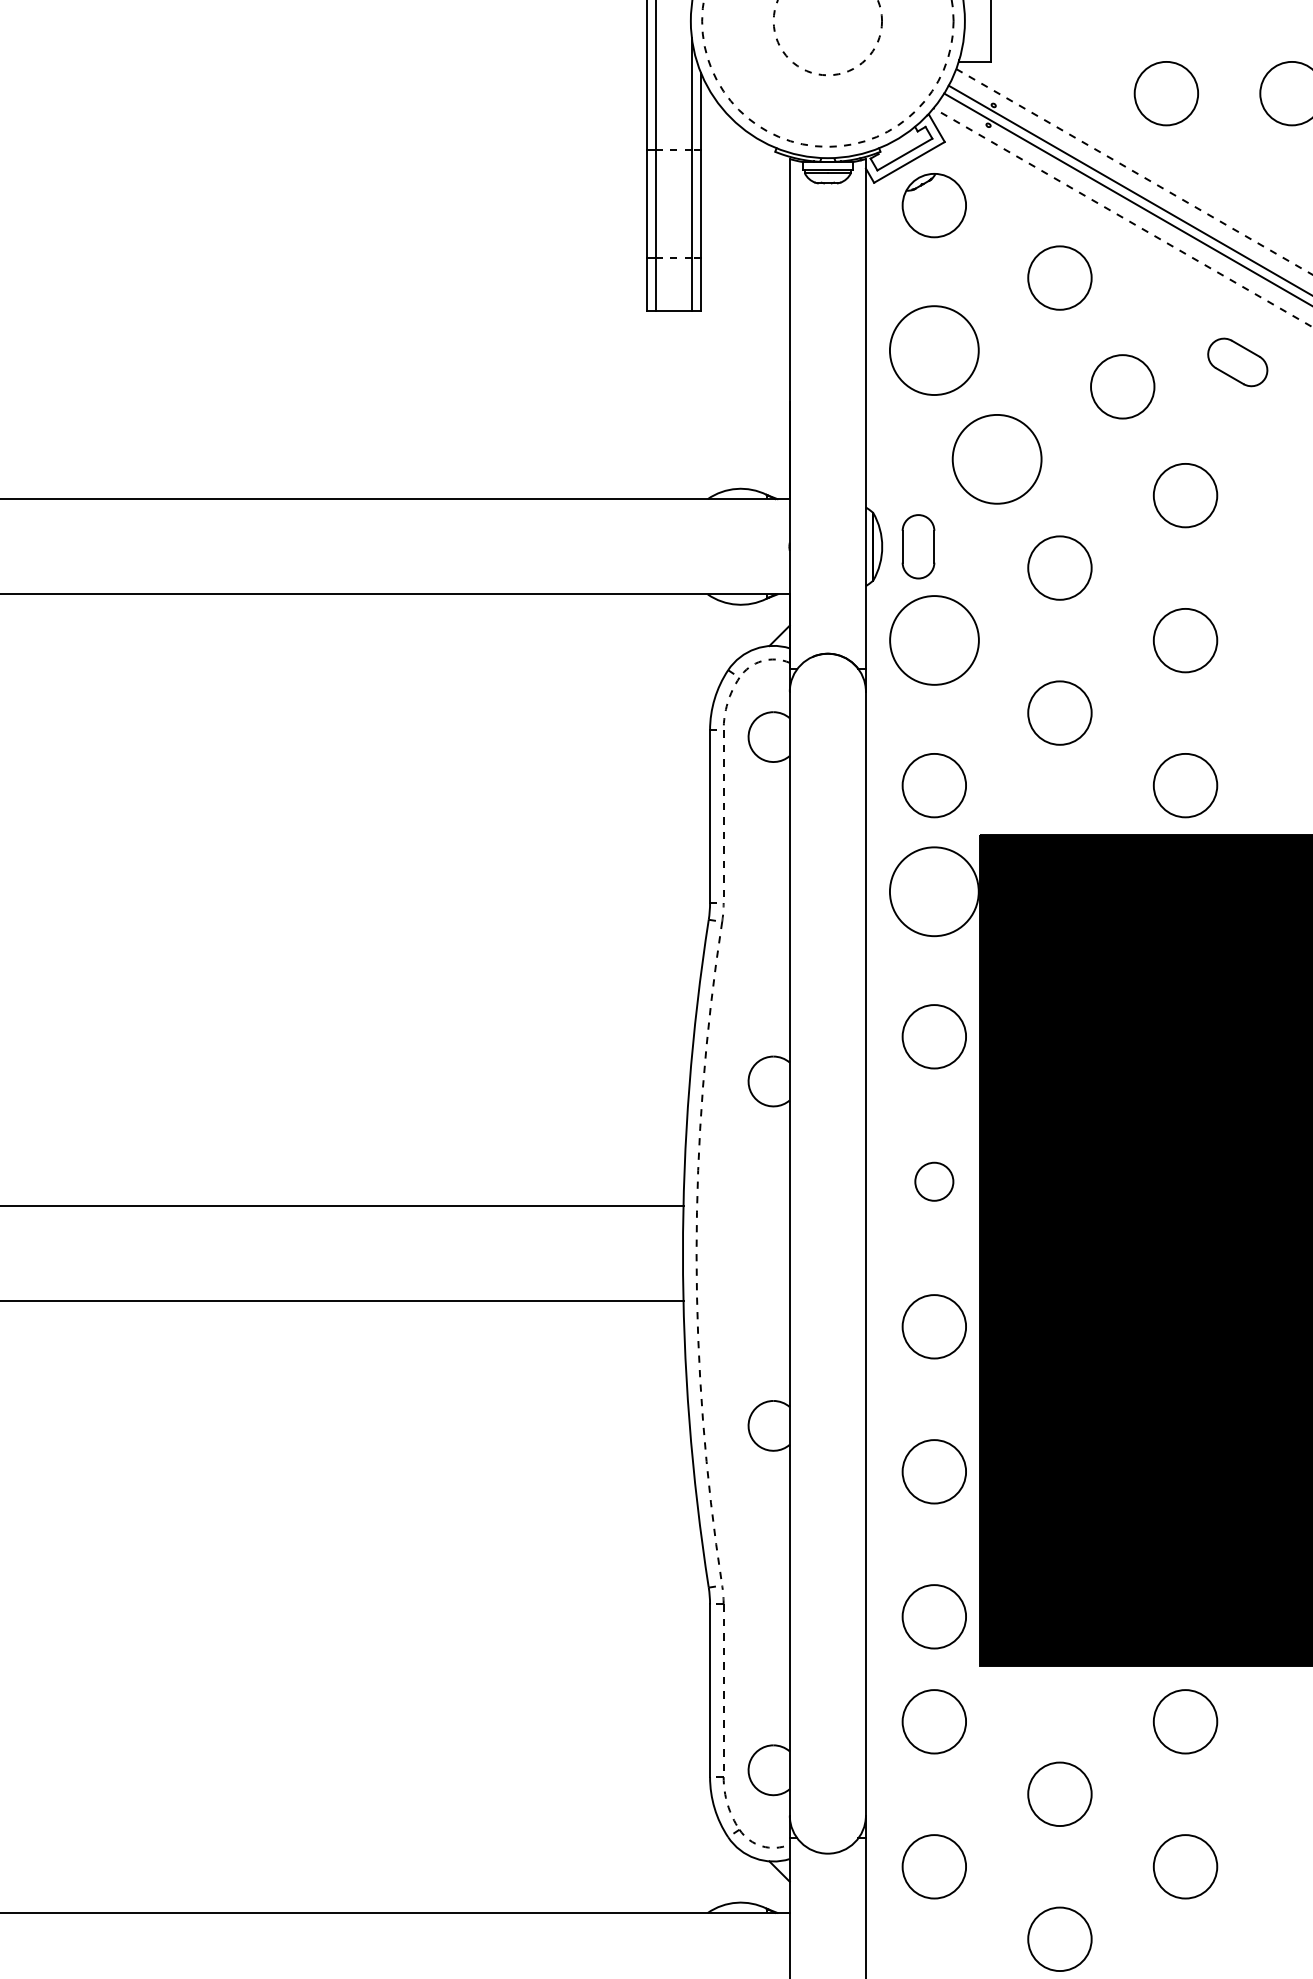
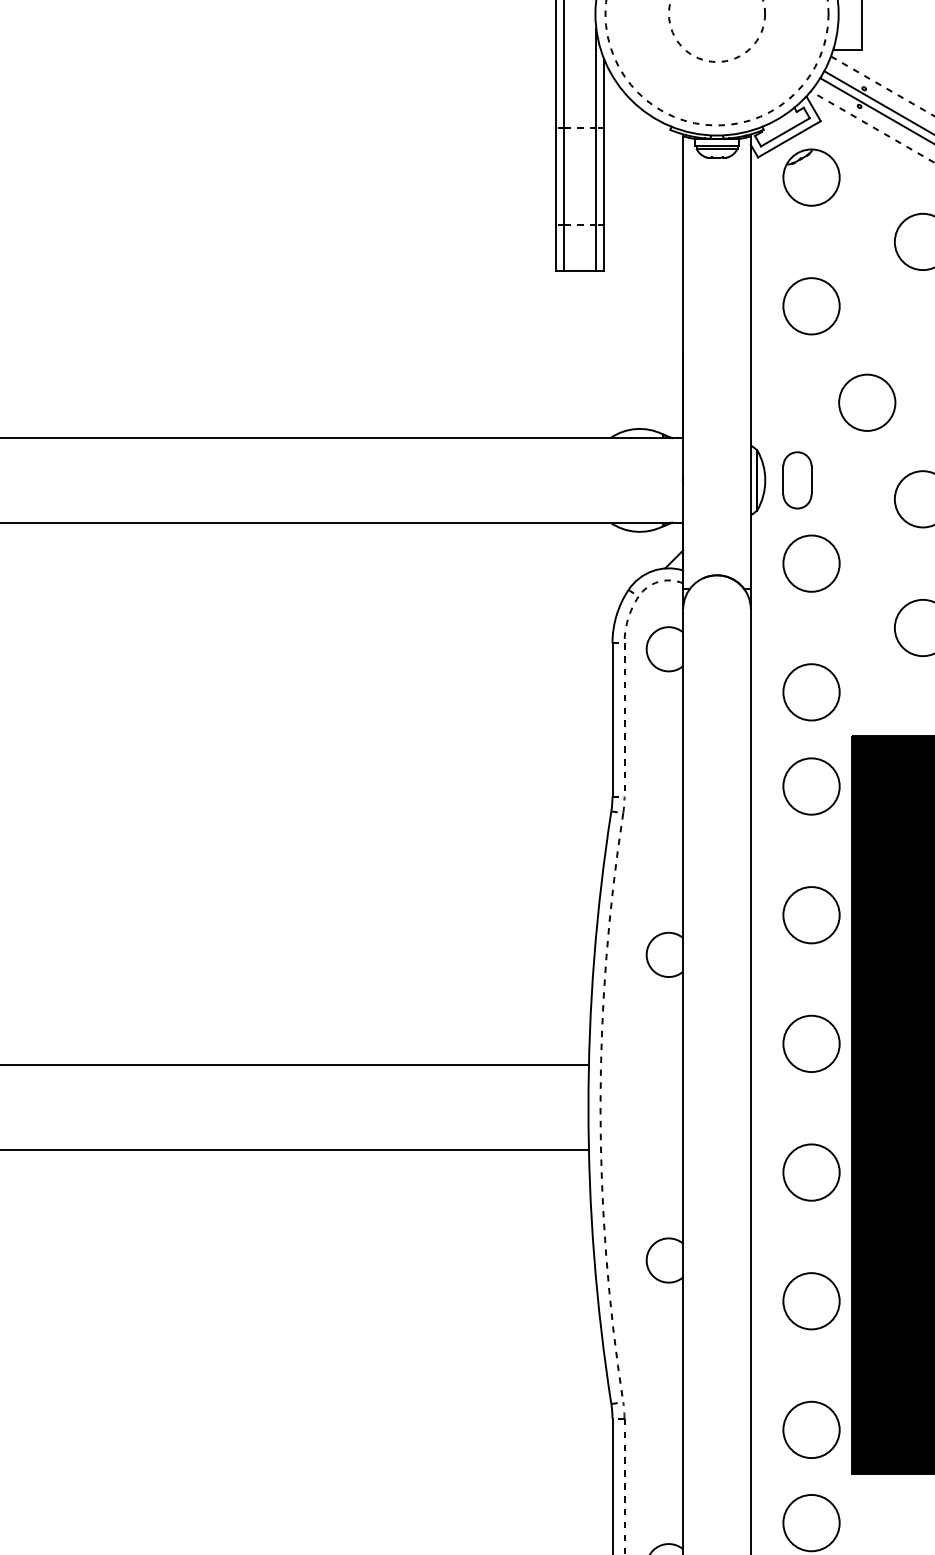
circle: (934, 350) -> (811, 306), size x0.71
circle: (996, 459) -> (866, 402), size x0.71
circle: (933, 640) -> (810, 563), size x0.71
circle: (934, 891) -> (811, 786), size x0.71
circle: (934, 1181) -> (811, 1043), size x1.67

